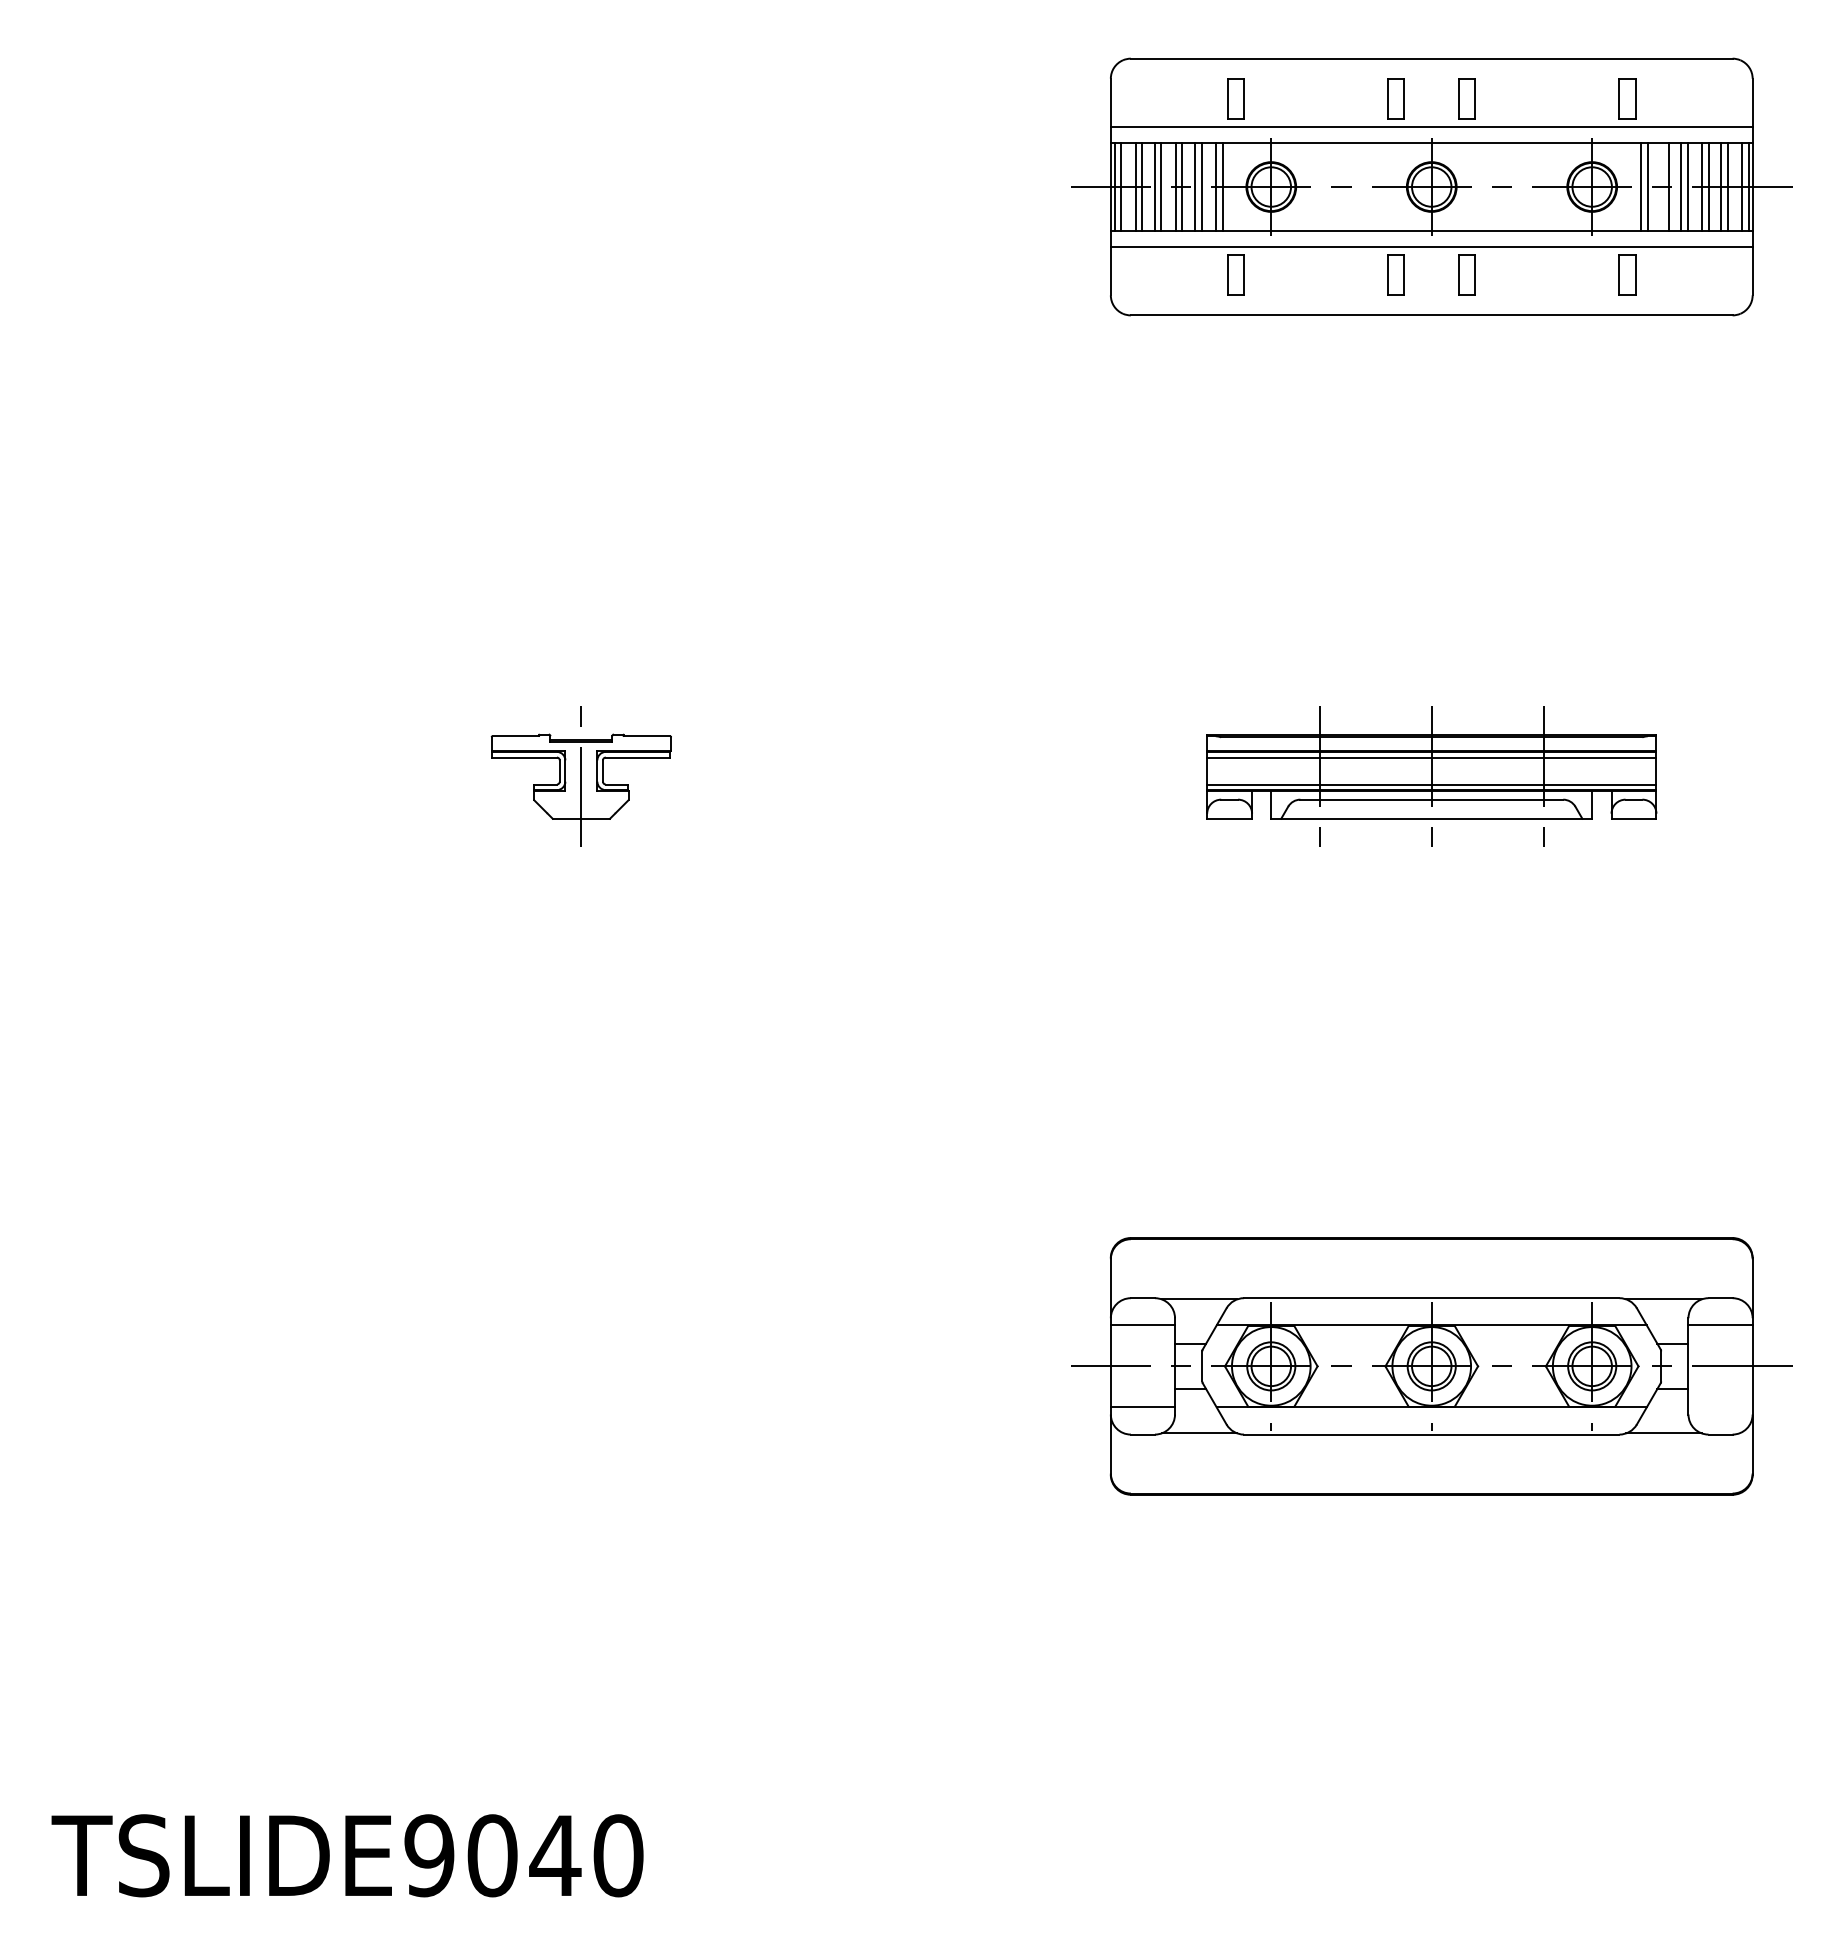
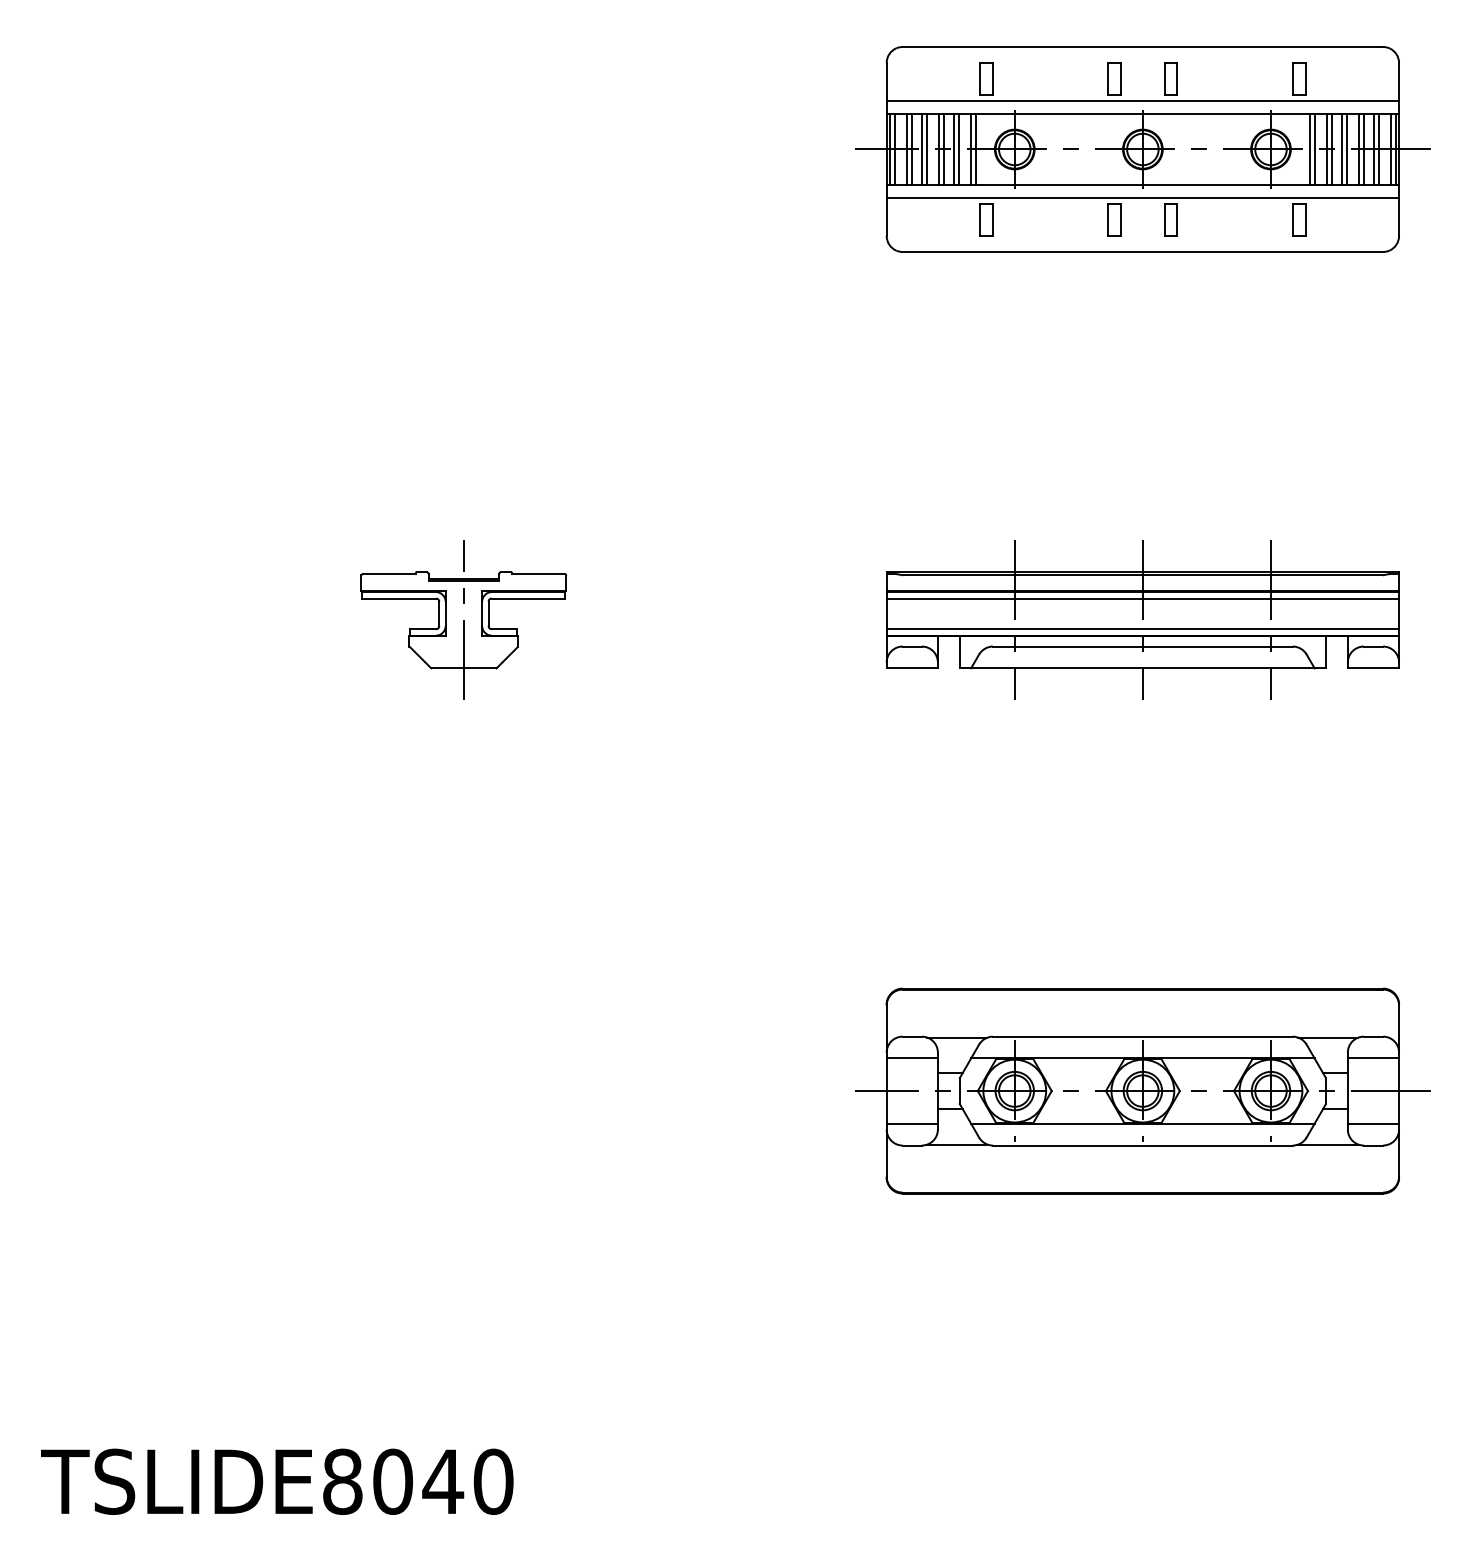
line: (1662, 186) -> (1327, 149), added
part: (581, 776) -> (464, 620), size x1.43
part: (1431, 776) -> (1142, 620), size x1.43
line: (1720, 1407) -> (1373, 1123), added
text: (429, 1855) -> (342, 1481), TSLIDE9040 -> TSLIDE8040

